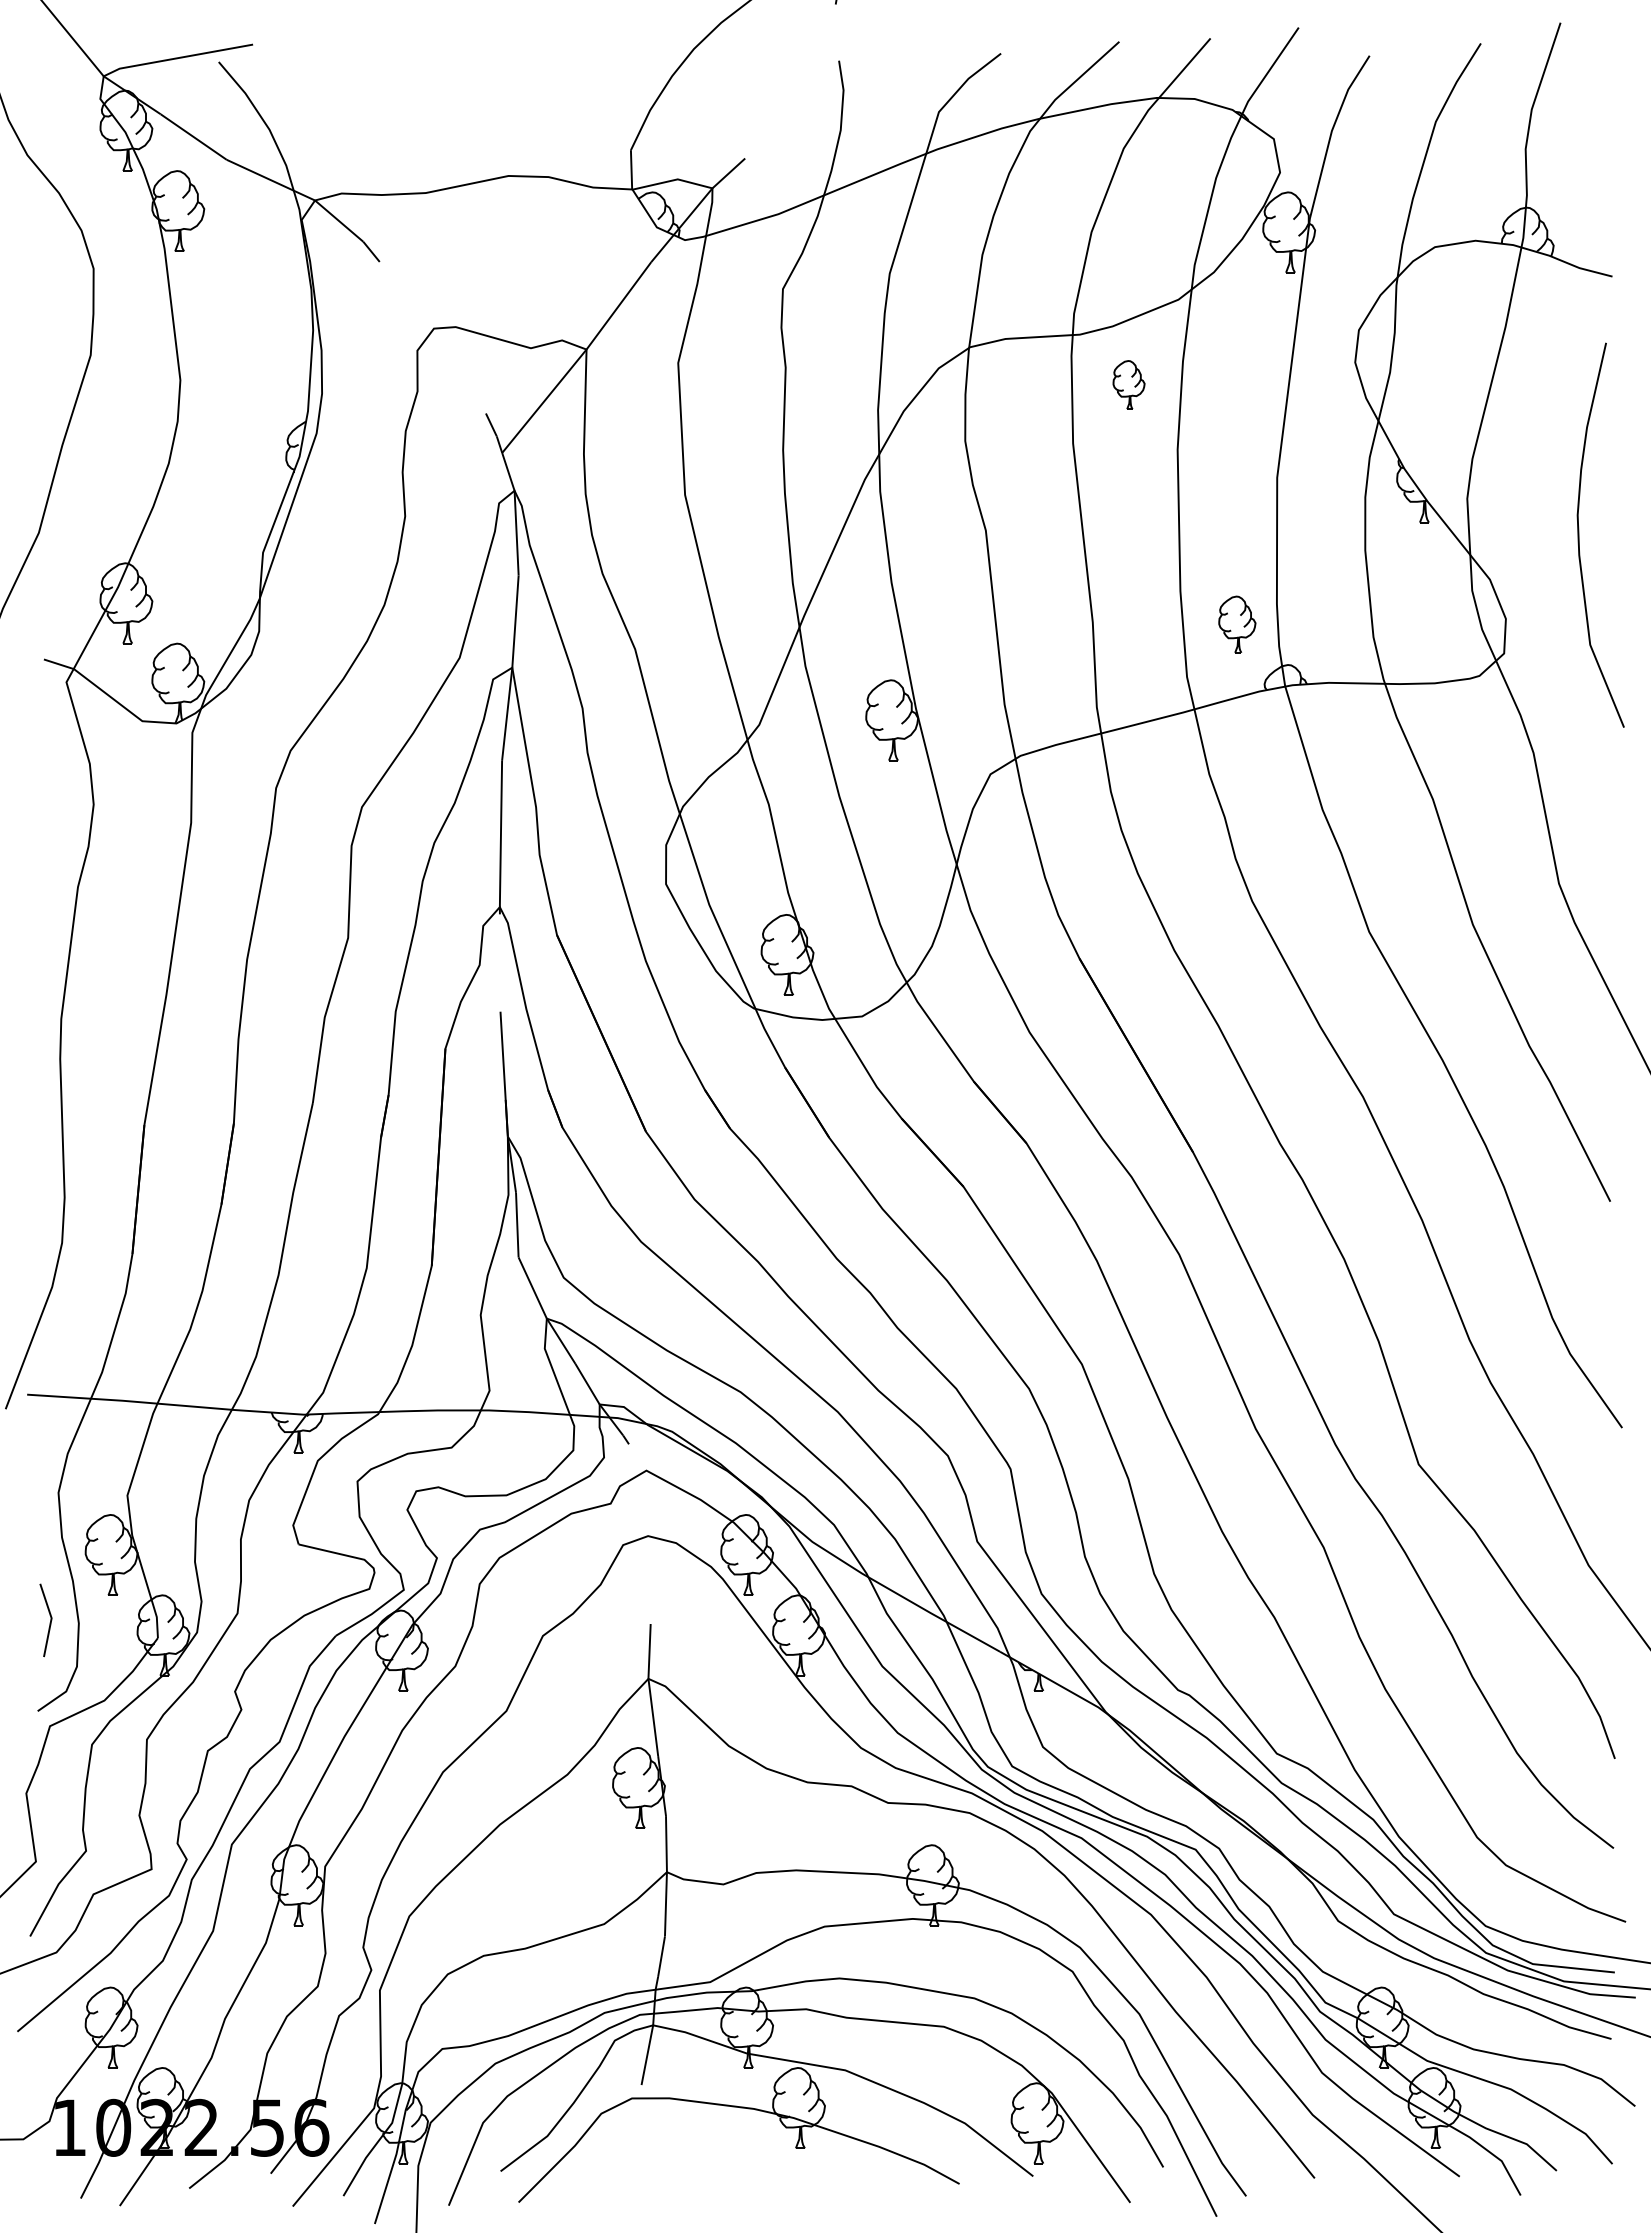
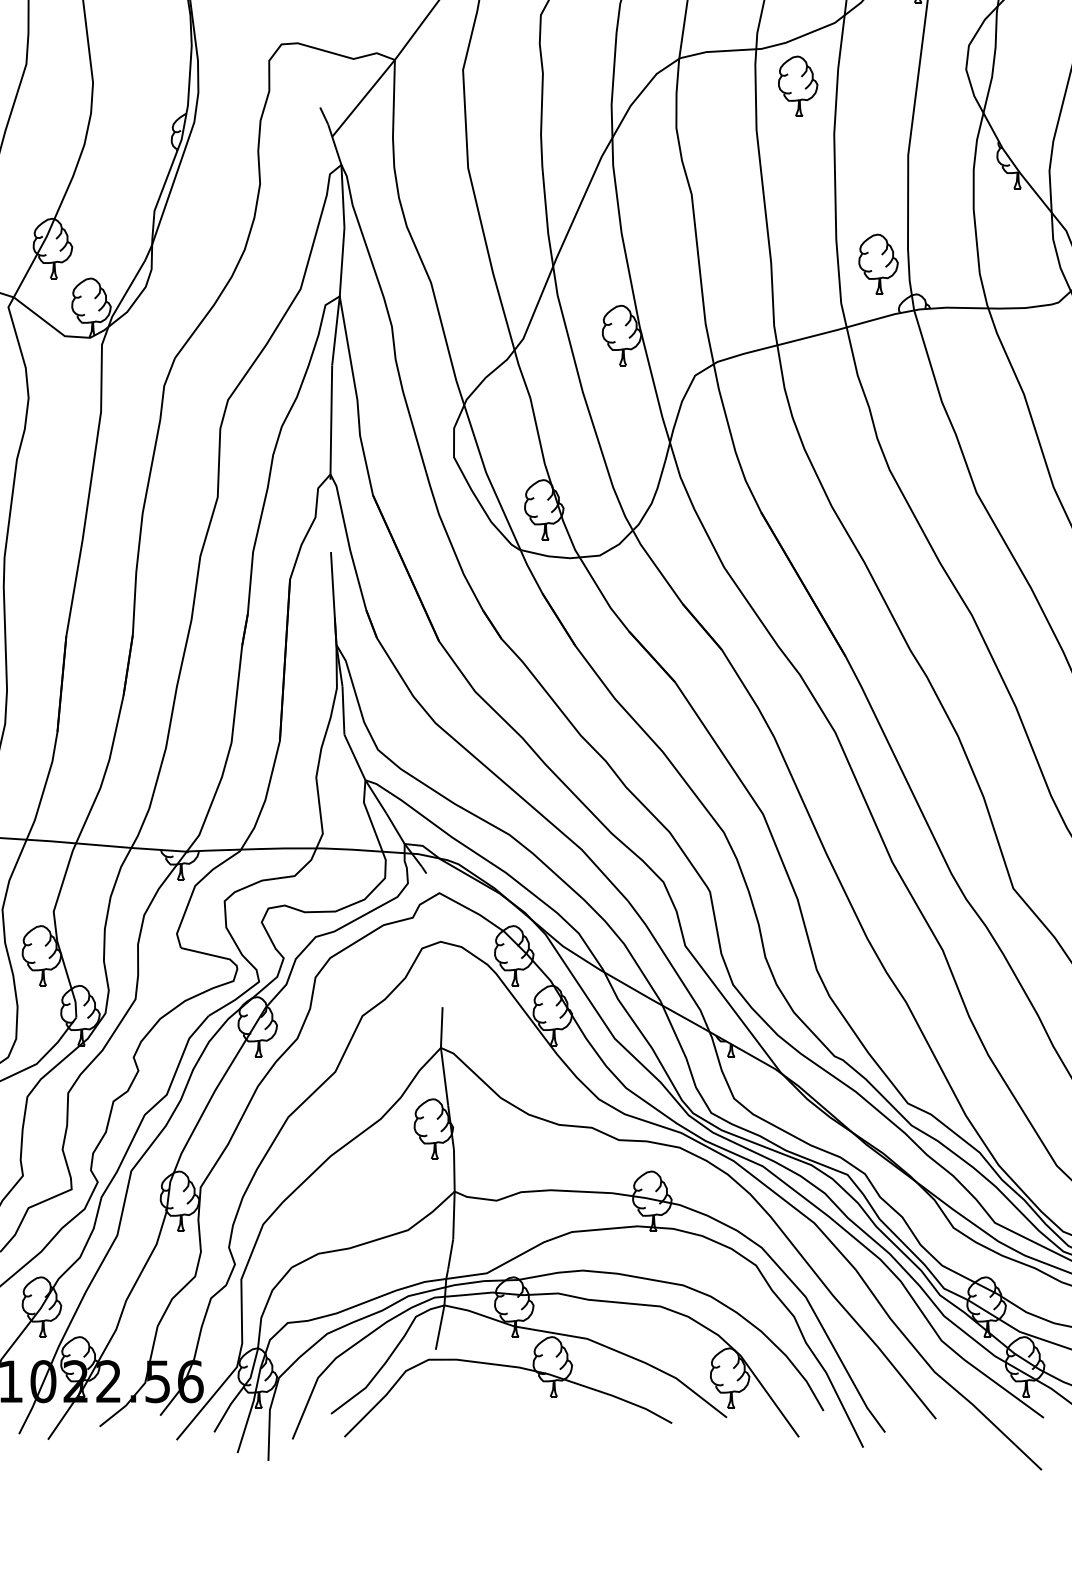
part: (1128, 384) -> (797, 85), size x1.67
part: (1237, 624) -> (878, 264), size x1.43

